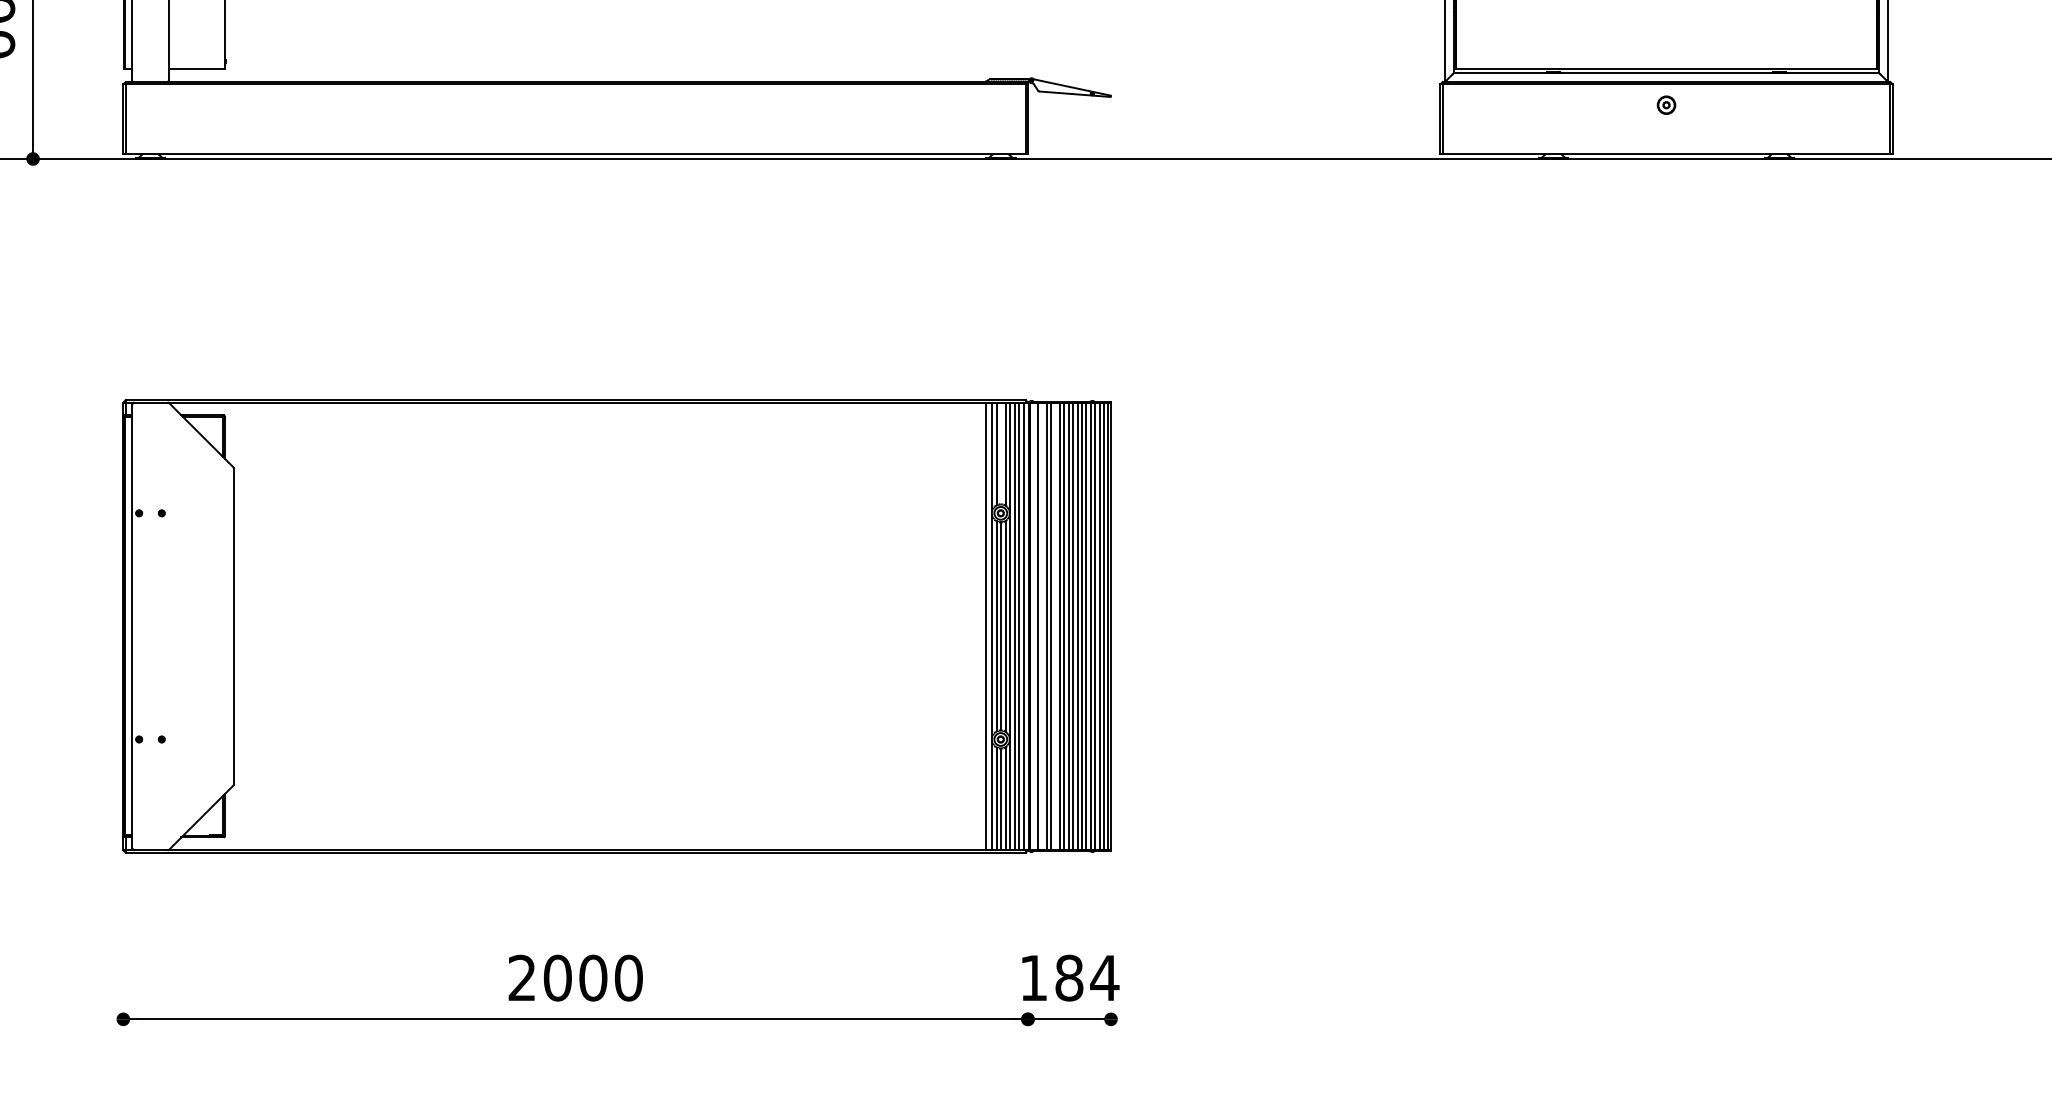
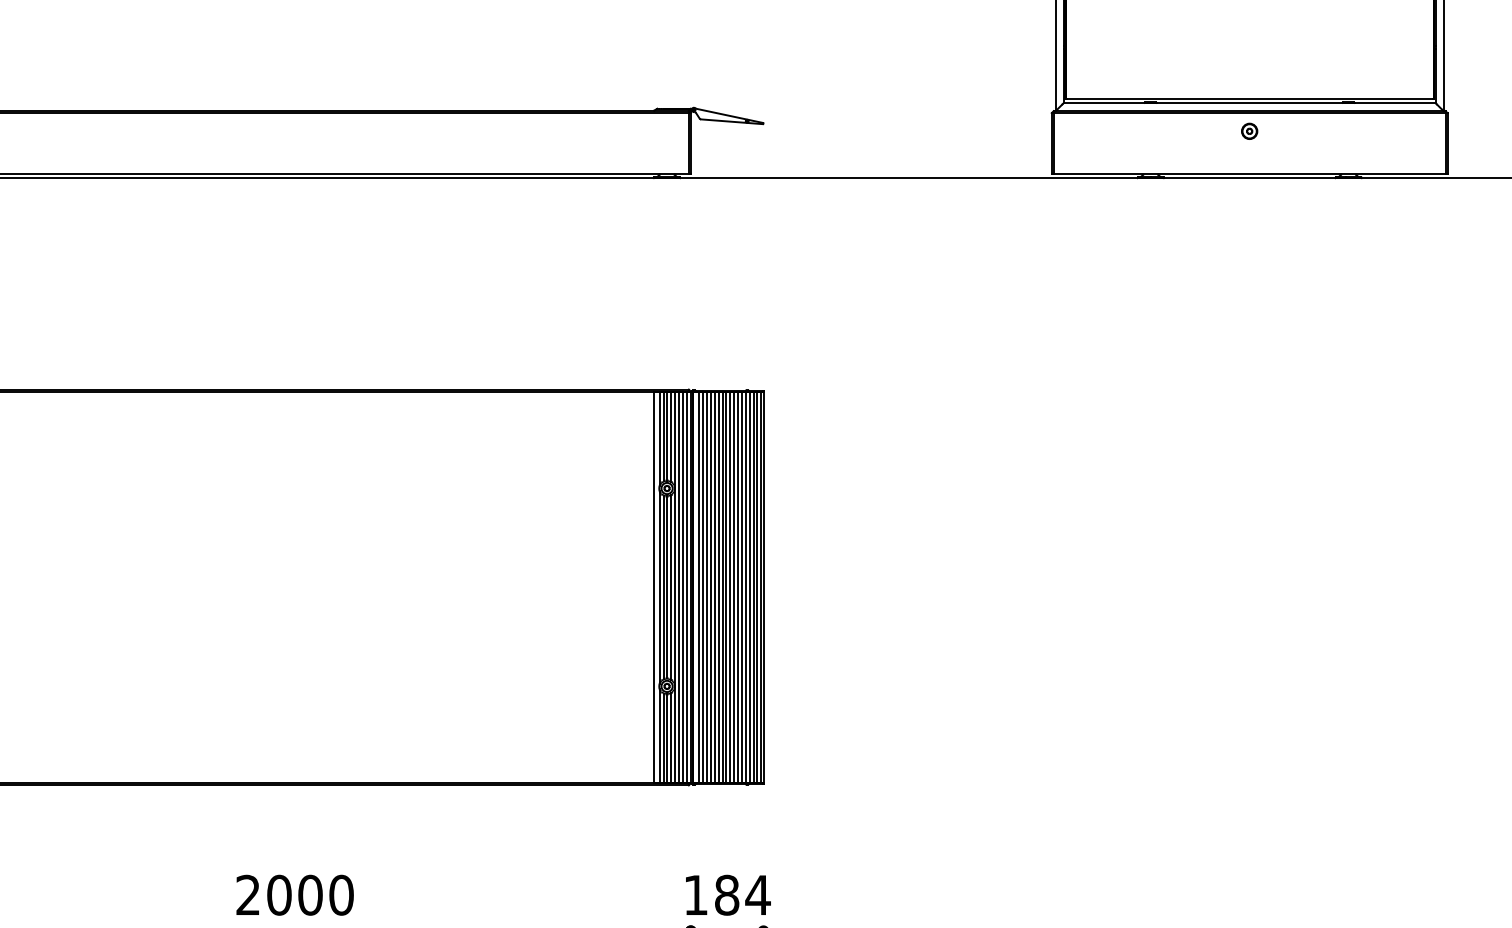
line: (1001, 453) -> (667, 436), added
line: (1042, 626) -> (703, 587), added
line: (1055, 626) -> (714, 587), added

